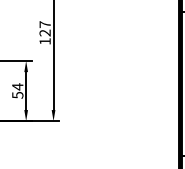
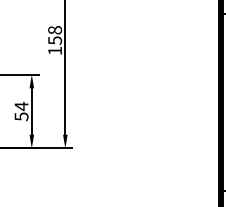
text: (44, 28) -> (54, 34), 127 -> 158

